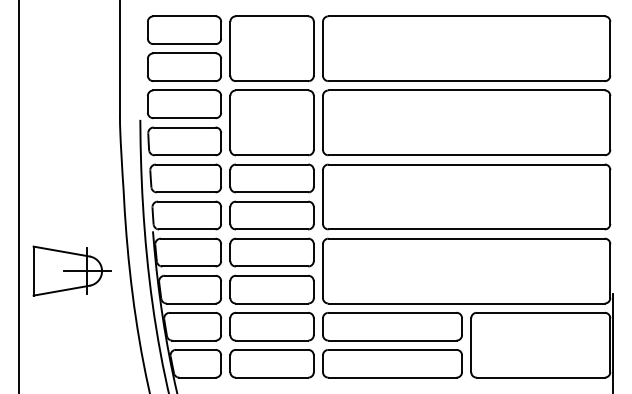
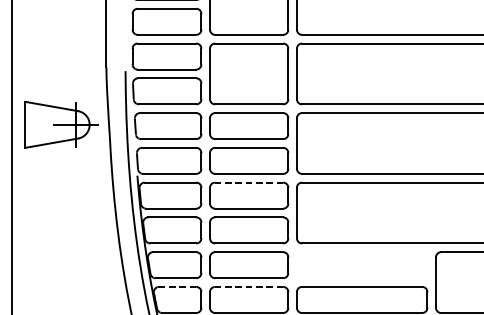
line: (271, 238) -> (248, 182), solid -> dashed
part: (71, 270) -> (60, 124), moved
part: (392, 326) -> (362, 264), removed
line: (195, 349) -> (177, 286), solid -> dashed
line: (271, 349) -> (248, 286), solid -> dashed

